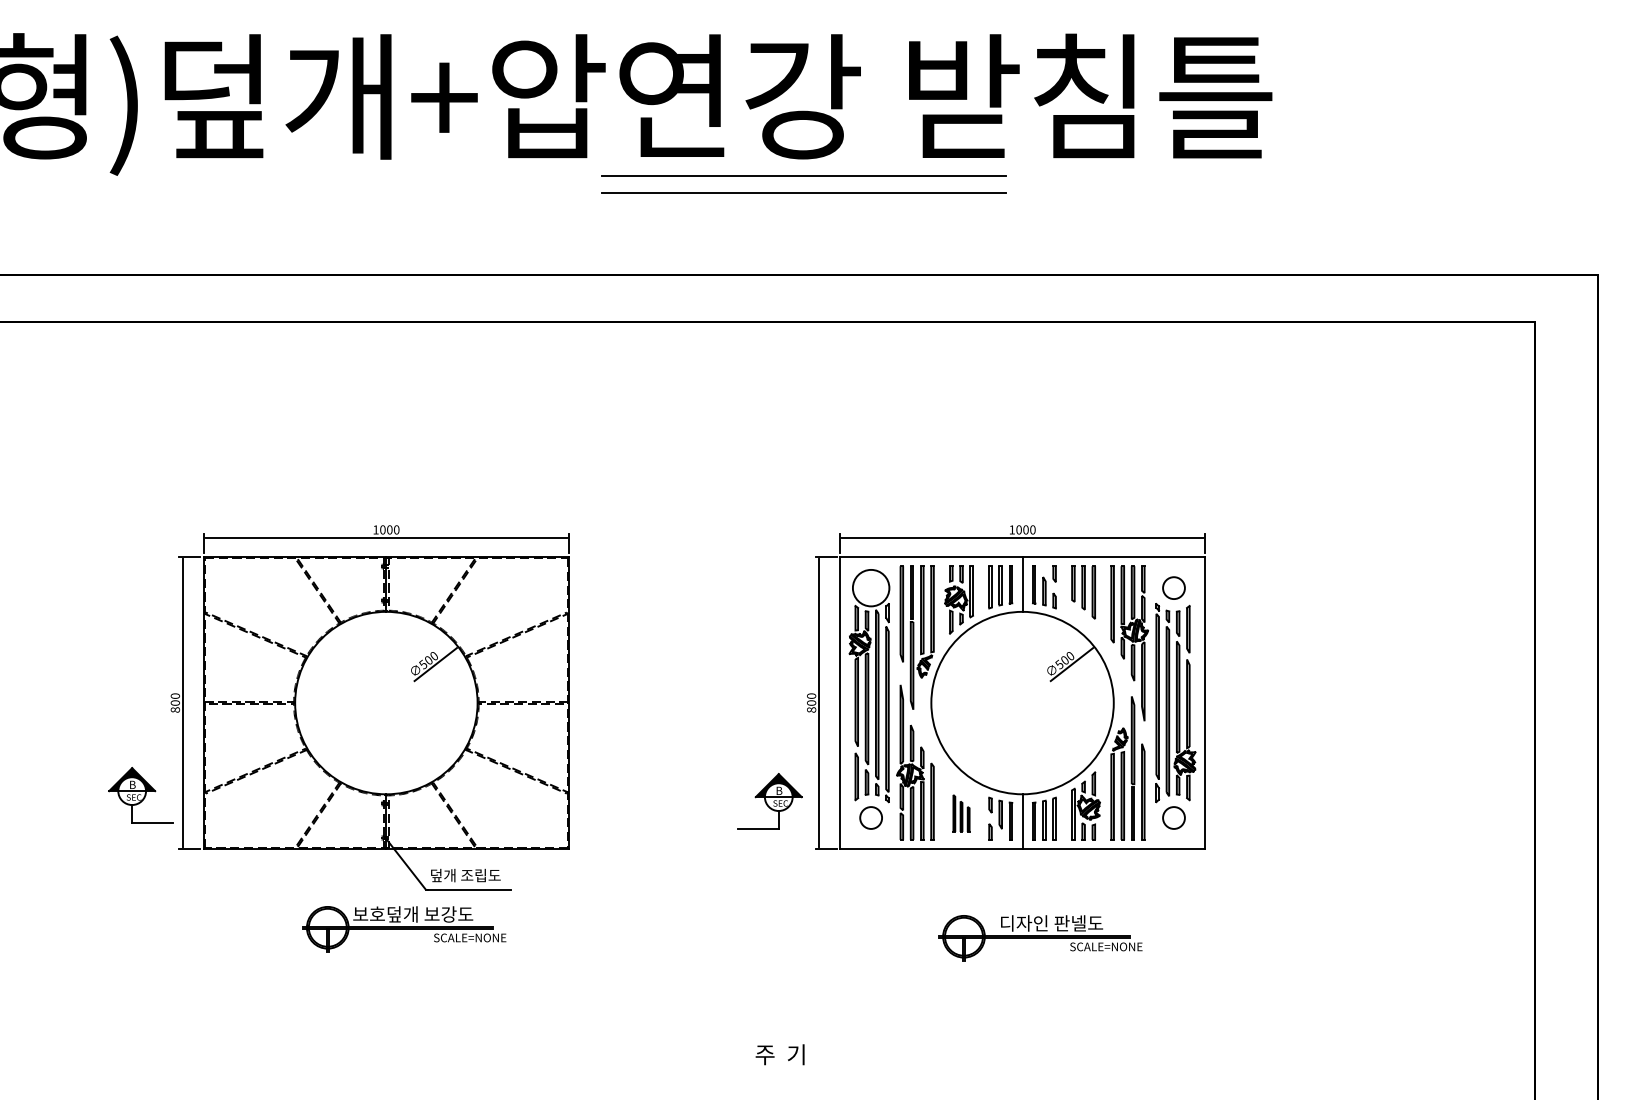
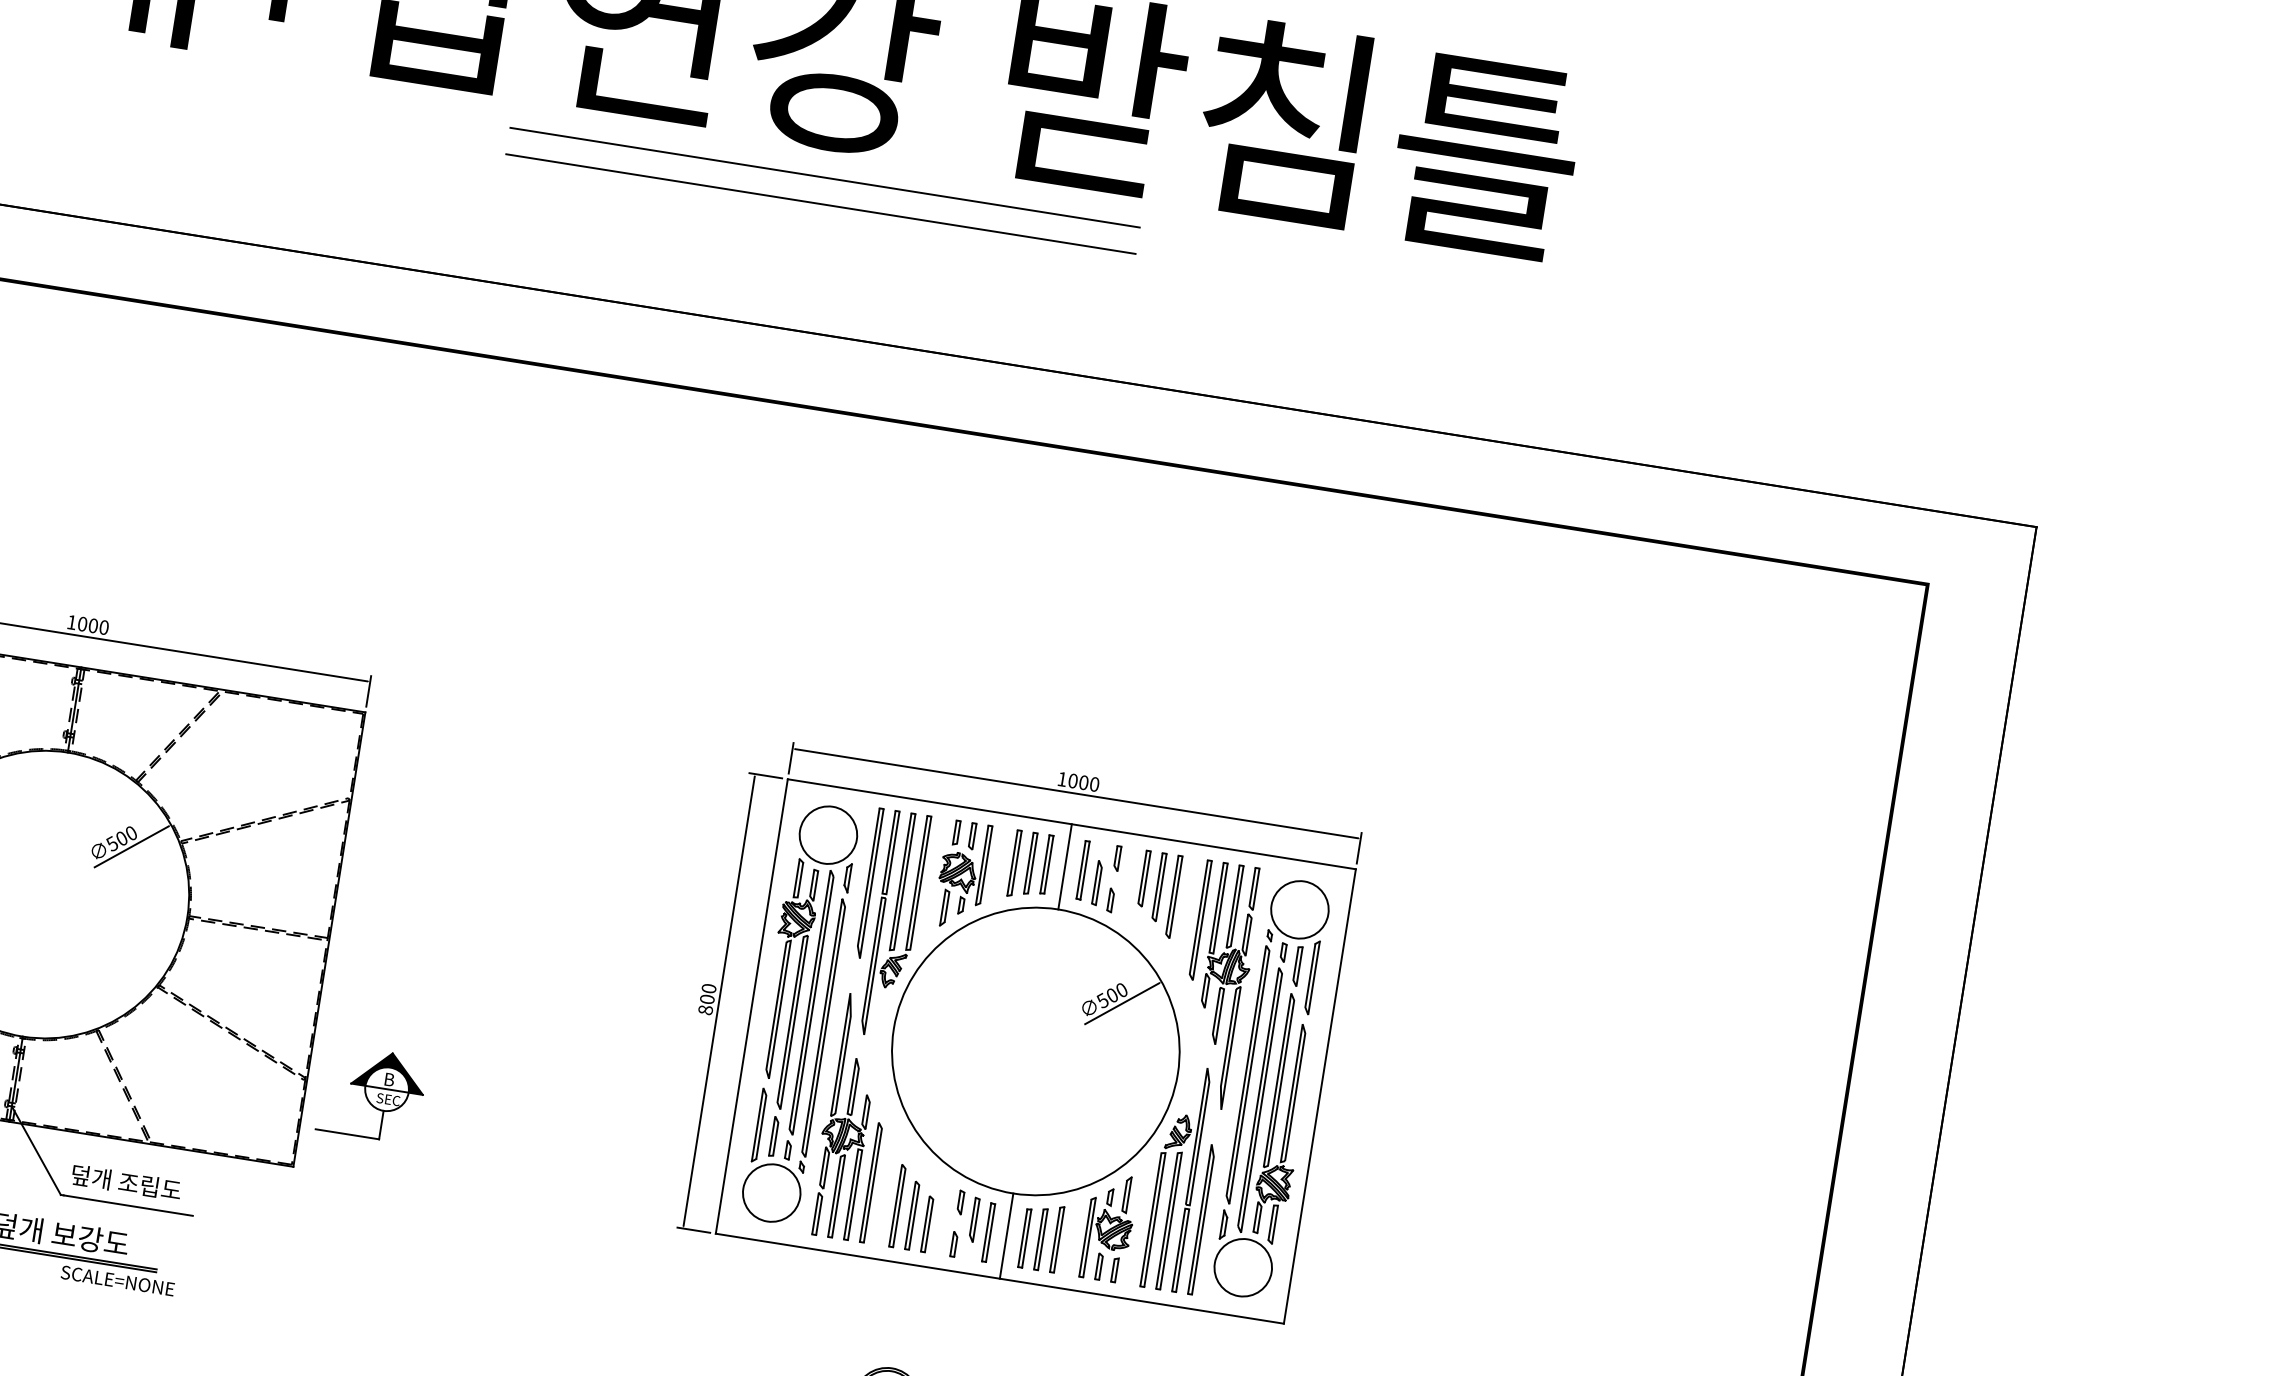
circle: (1173, 587) -> (1299, 908), size x1.67
part: (769, 801) -> (371, 1093), moved
part: (961, 813) -> (913, 1208), size x1.43
circle: (870, 817) -> (770, 1192), size x1.67
circle: (1173, 817) -> (1242, 1266), size x1.67

